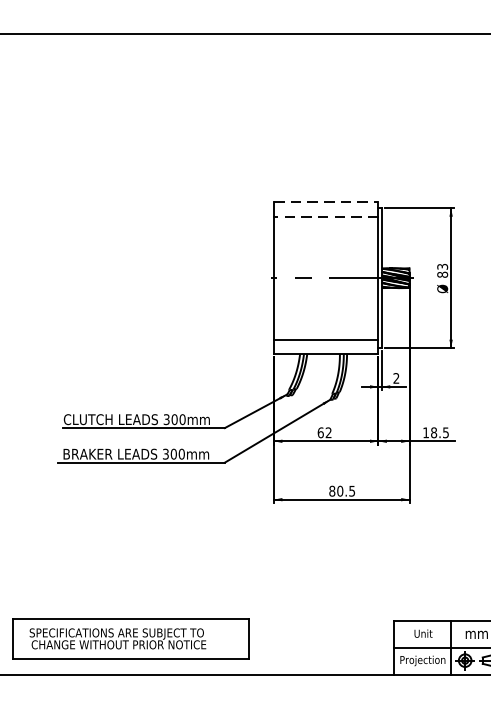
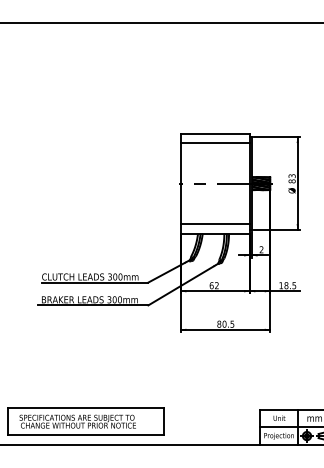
line: (326, 202) -> (215, 133), dashed -> solid
line: (325, 217) -> (214, 143), dashed -> solid

